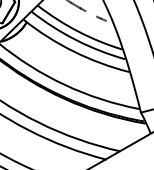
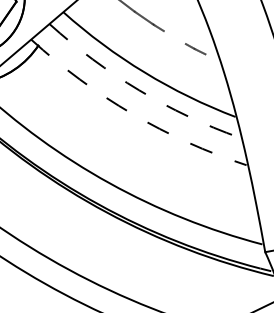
arc: (76, 40) -> (140, 91), solid -> dashed
arc: (73, 51) -> (132, 114), solid -> dashed

